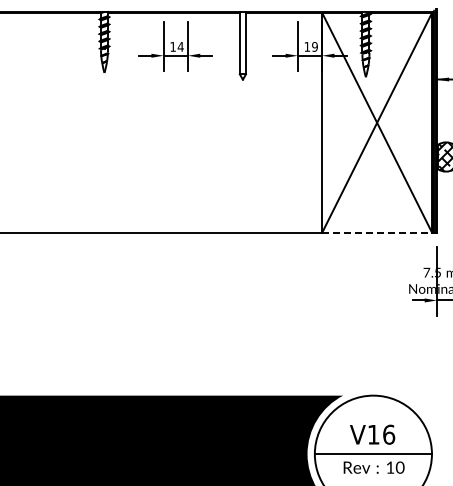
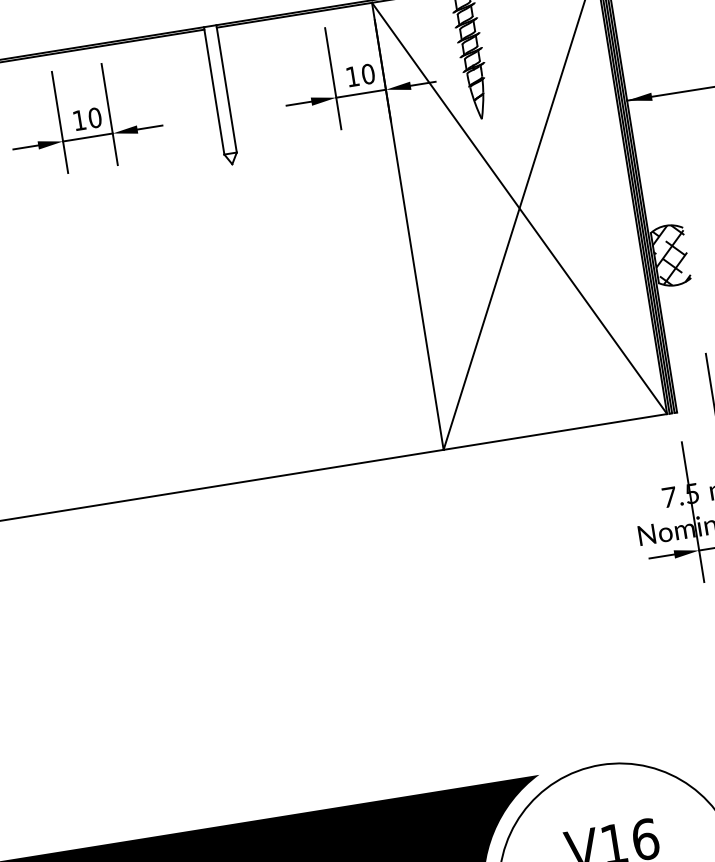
text: (180, 46) -> (94, 117), 14 -> 10
text: (314, 46) -> (367, 73), 19 -> 10
line: (377, 232) -> (556, 431), dashed -> solid

